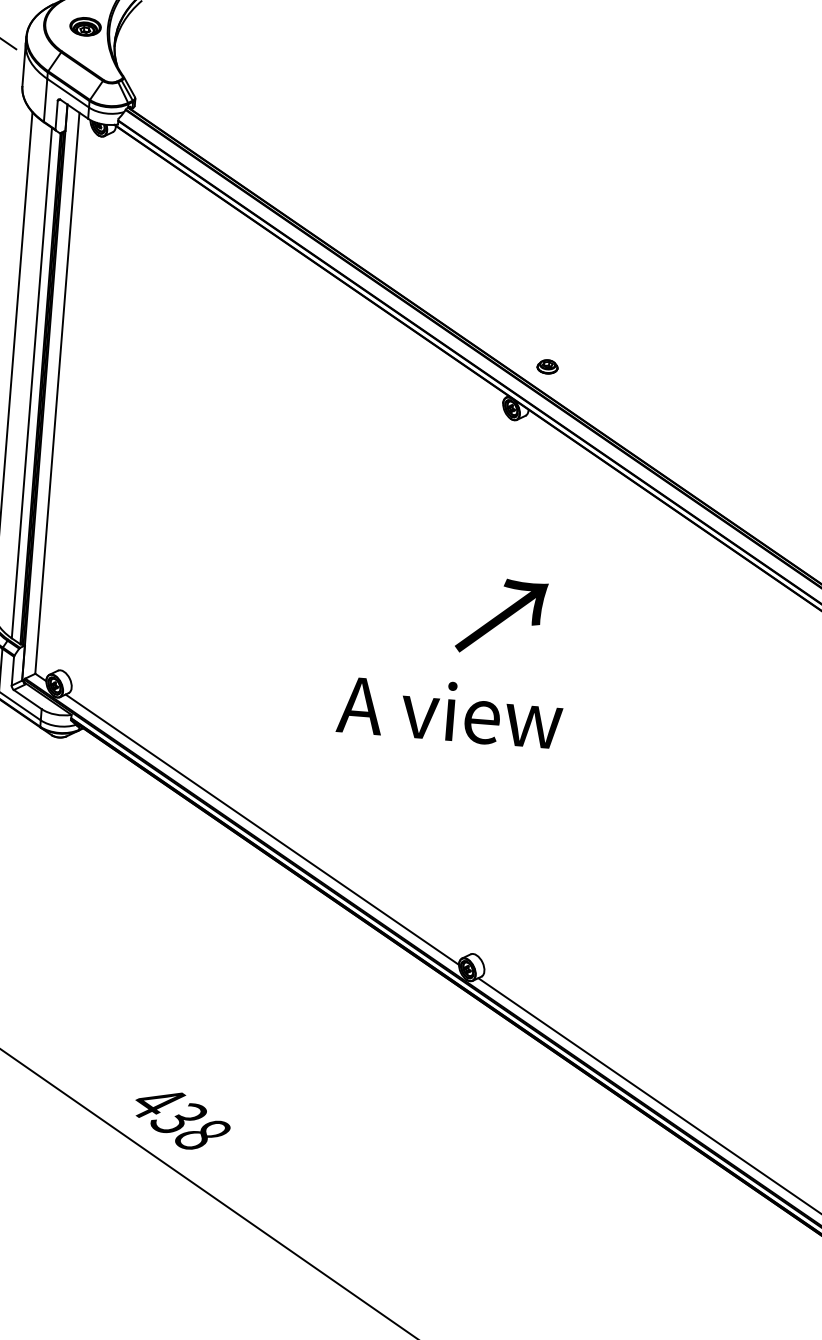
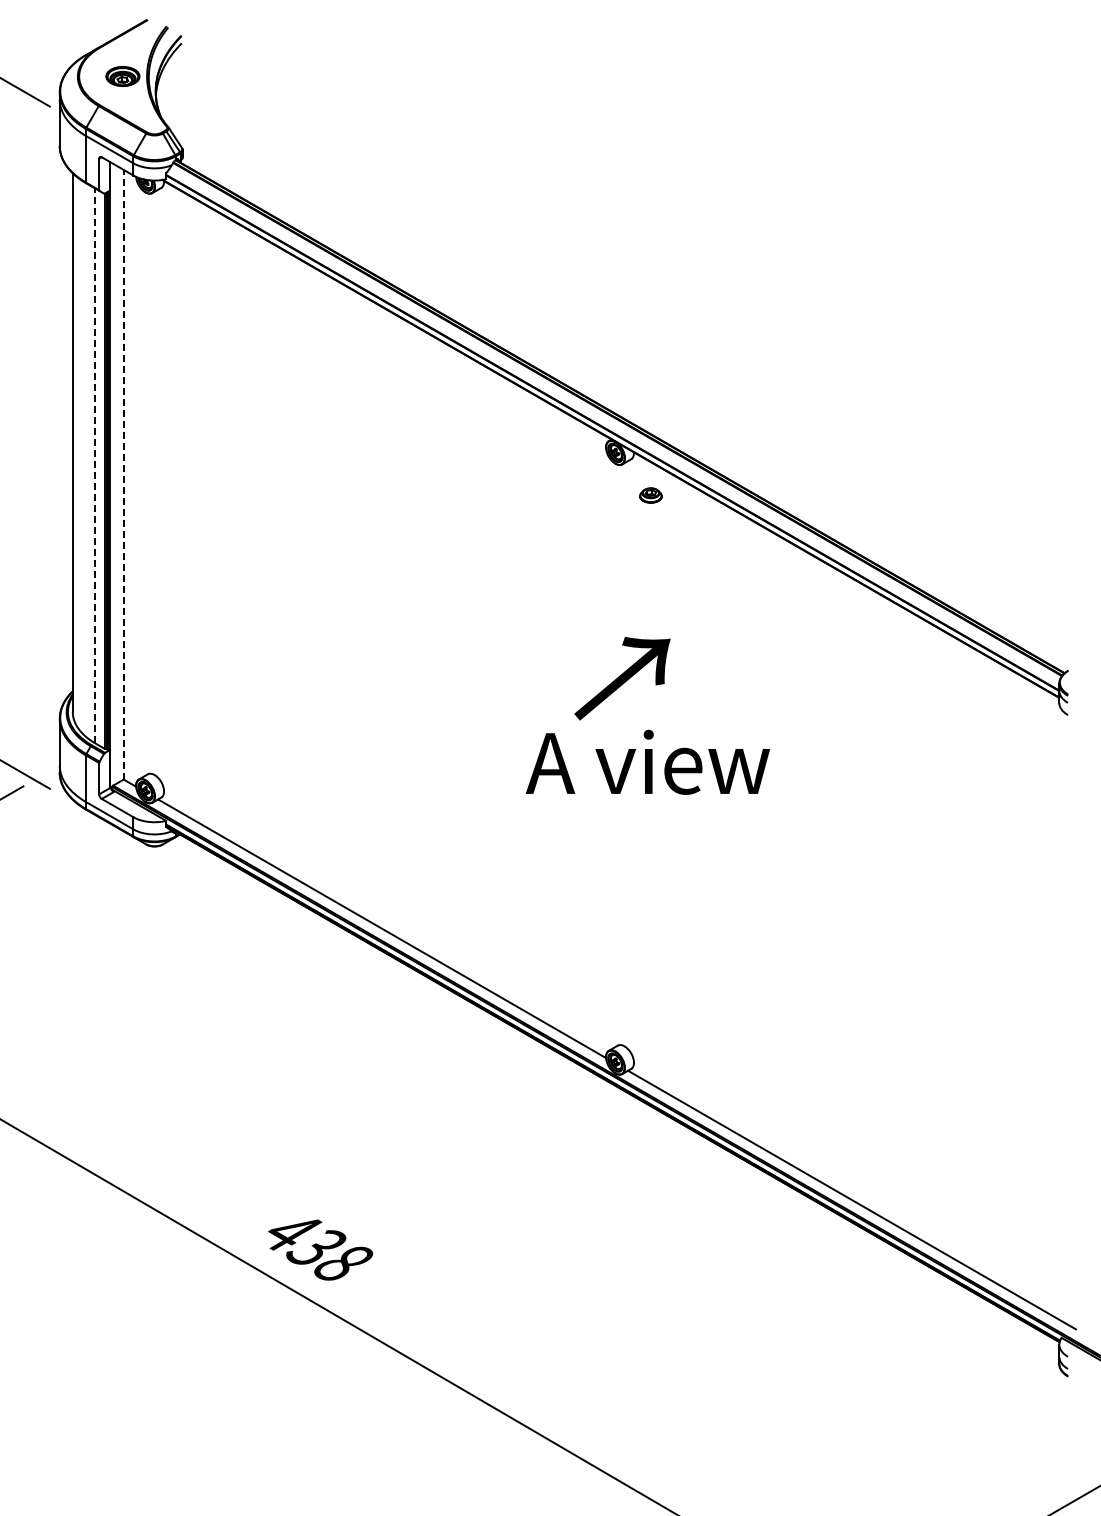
part: (547, 366) -> (650, 495), moved
line: (32, 382) -> (95, 465), solid -> dashed
line: (57, 393) -> (123, 474), solid -> dashed
text: (449, 710) -> (647, 761), moved

